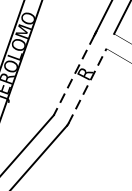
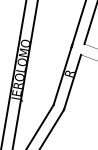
line: (73, 75) -> (62, 76), dashed -> solid
line: (87, 85) -> (72, 81), dashed -> solid

